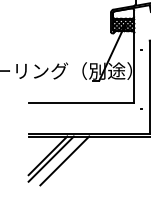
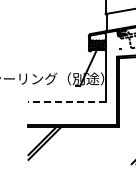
line: (81, 103) -> (67, 102), solid -> dashed
line: (64, 160) -> (54, 144), removed

